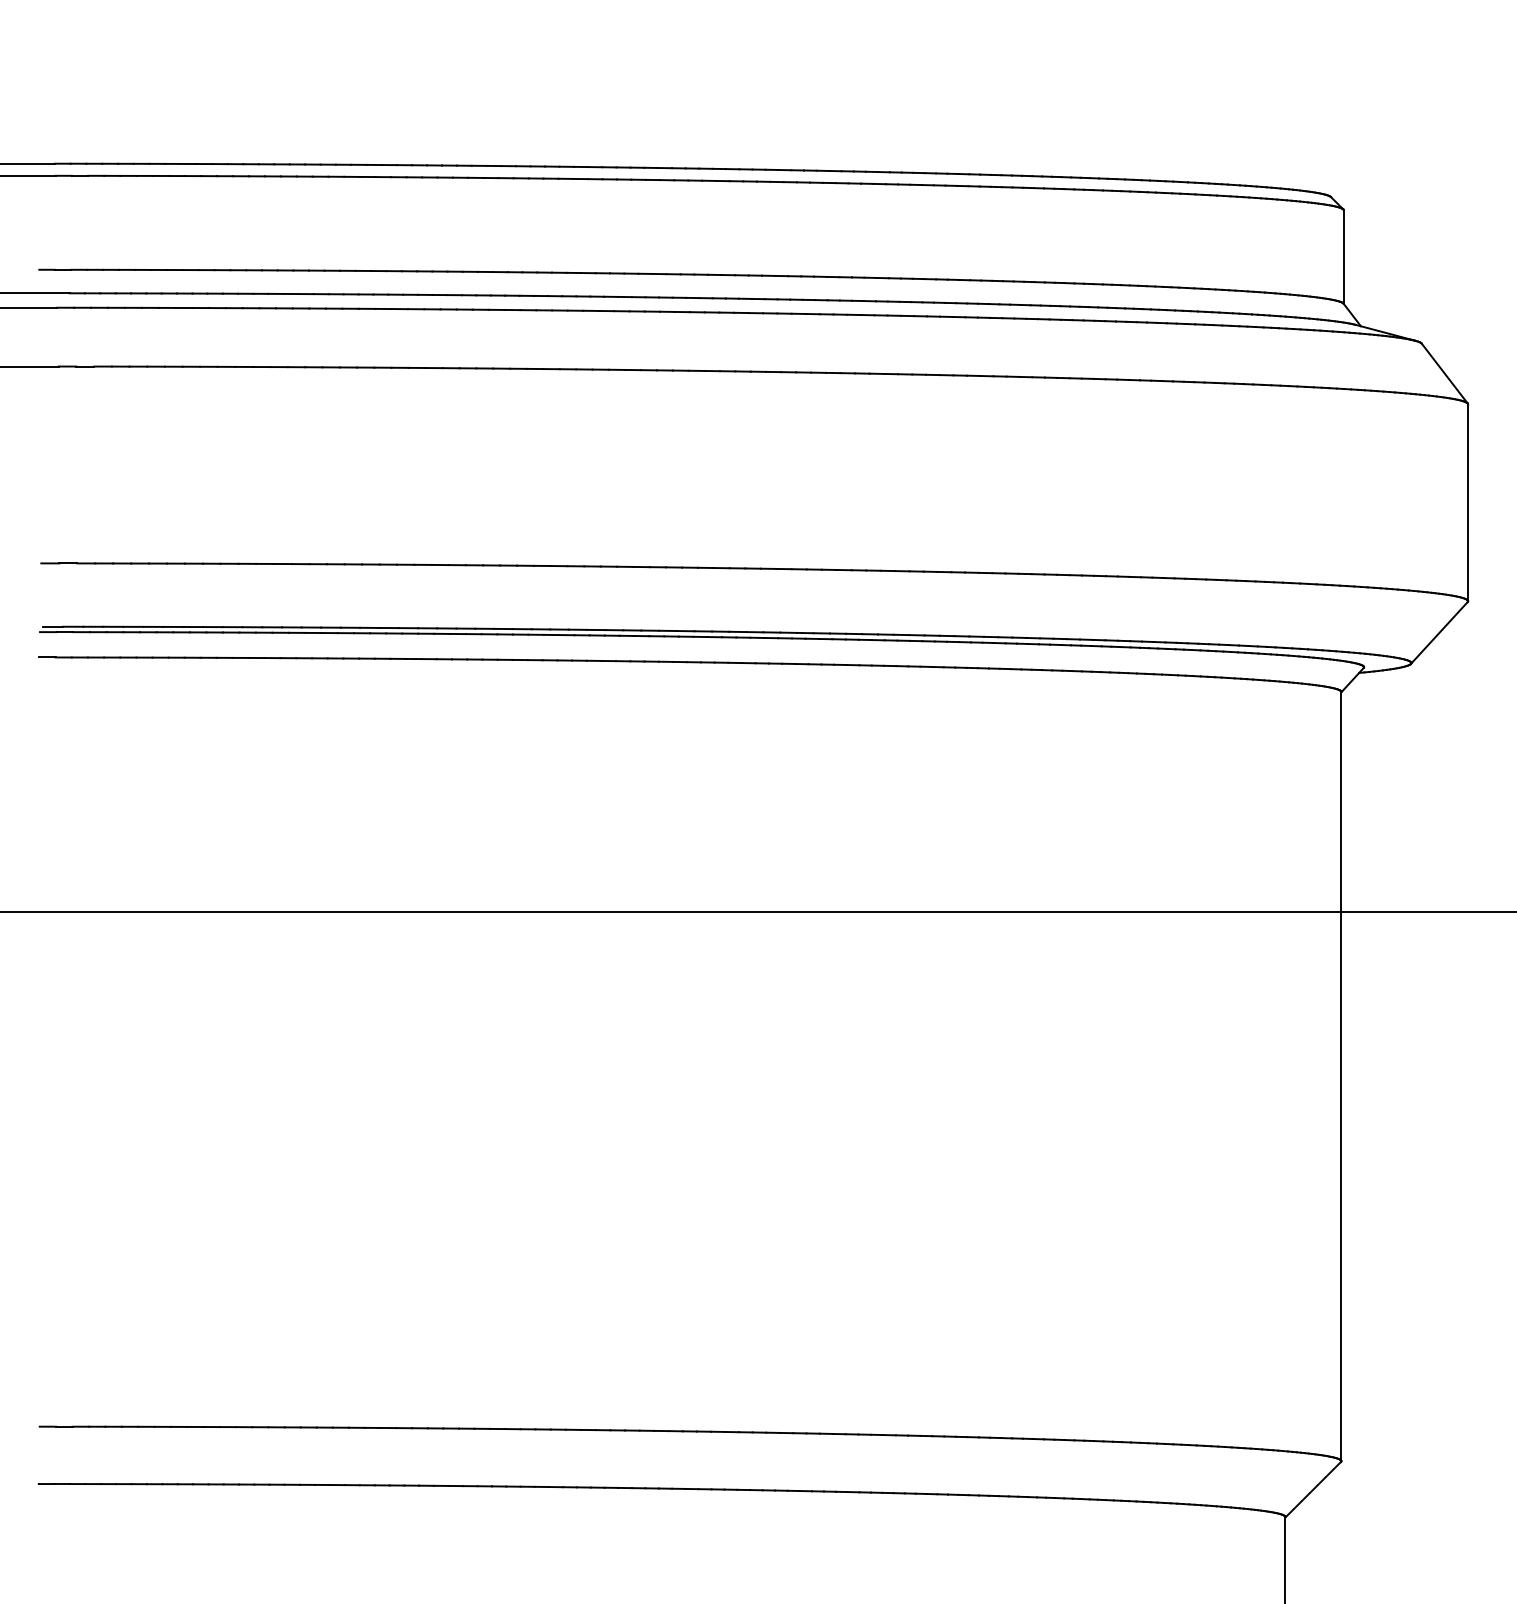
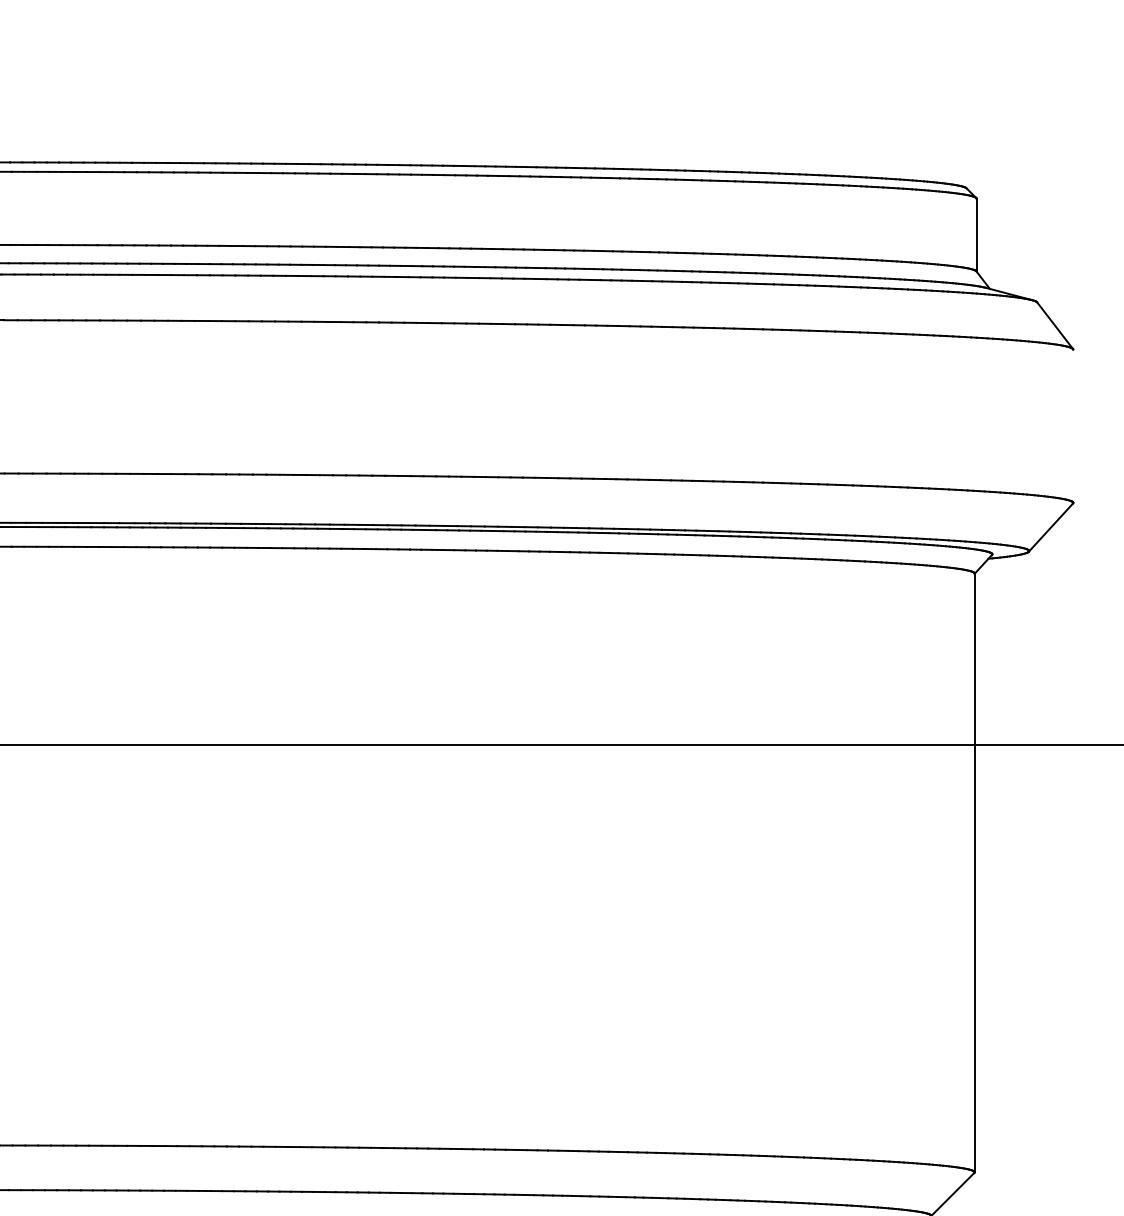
line: (1468, 502) -> (1073, 426), removed

